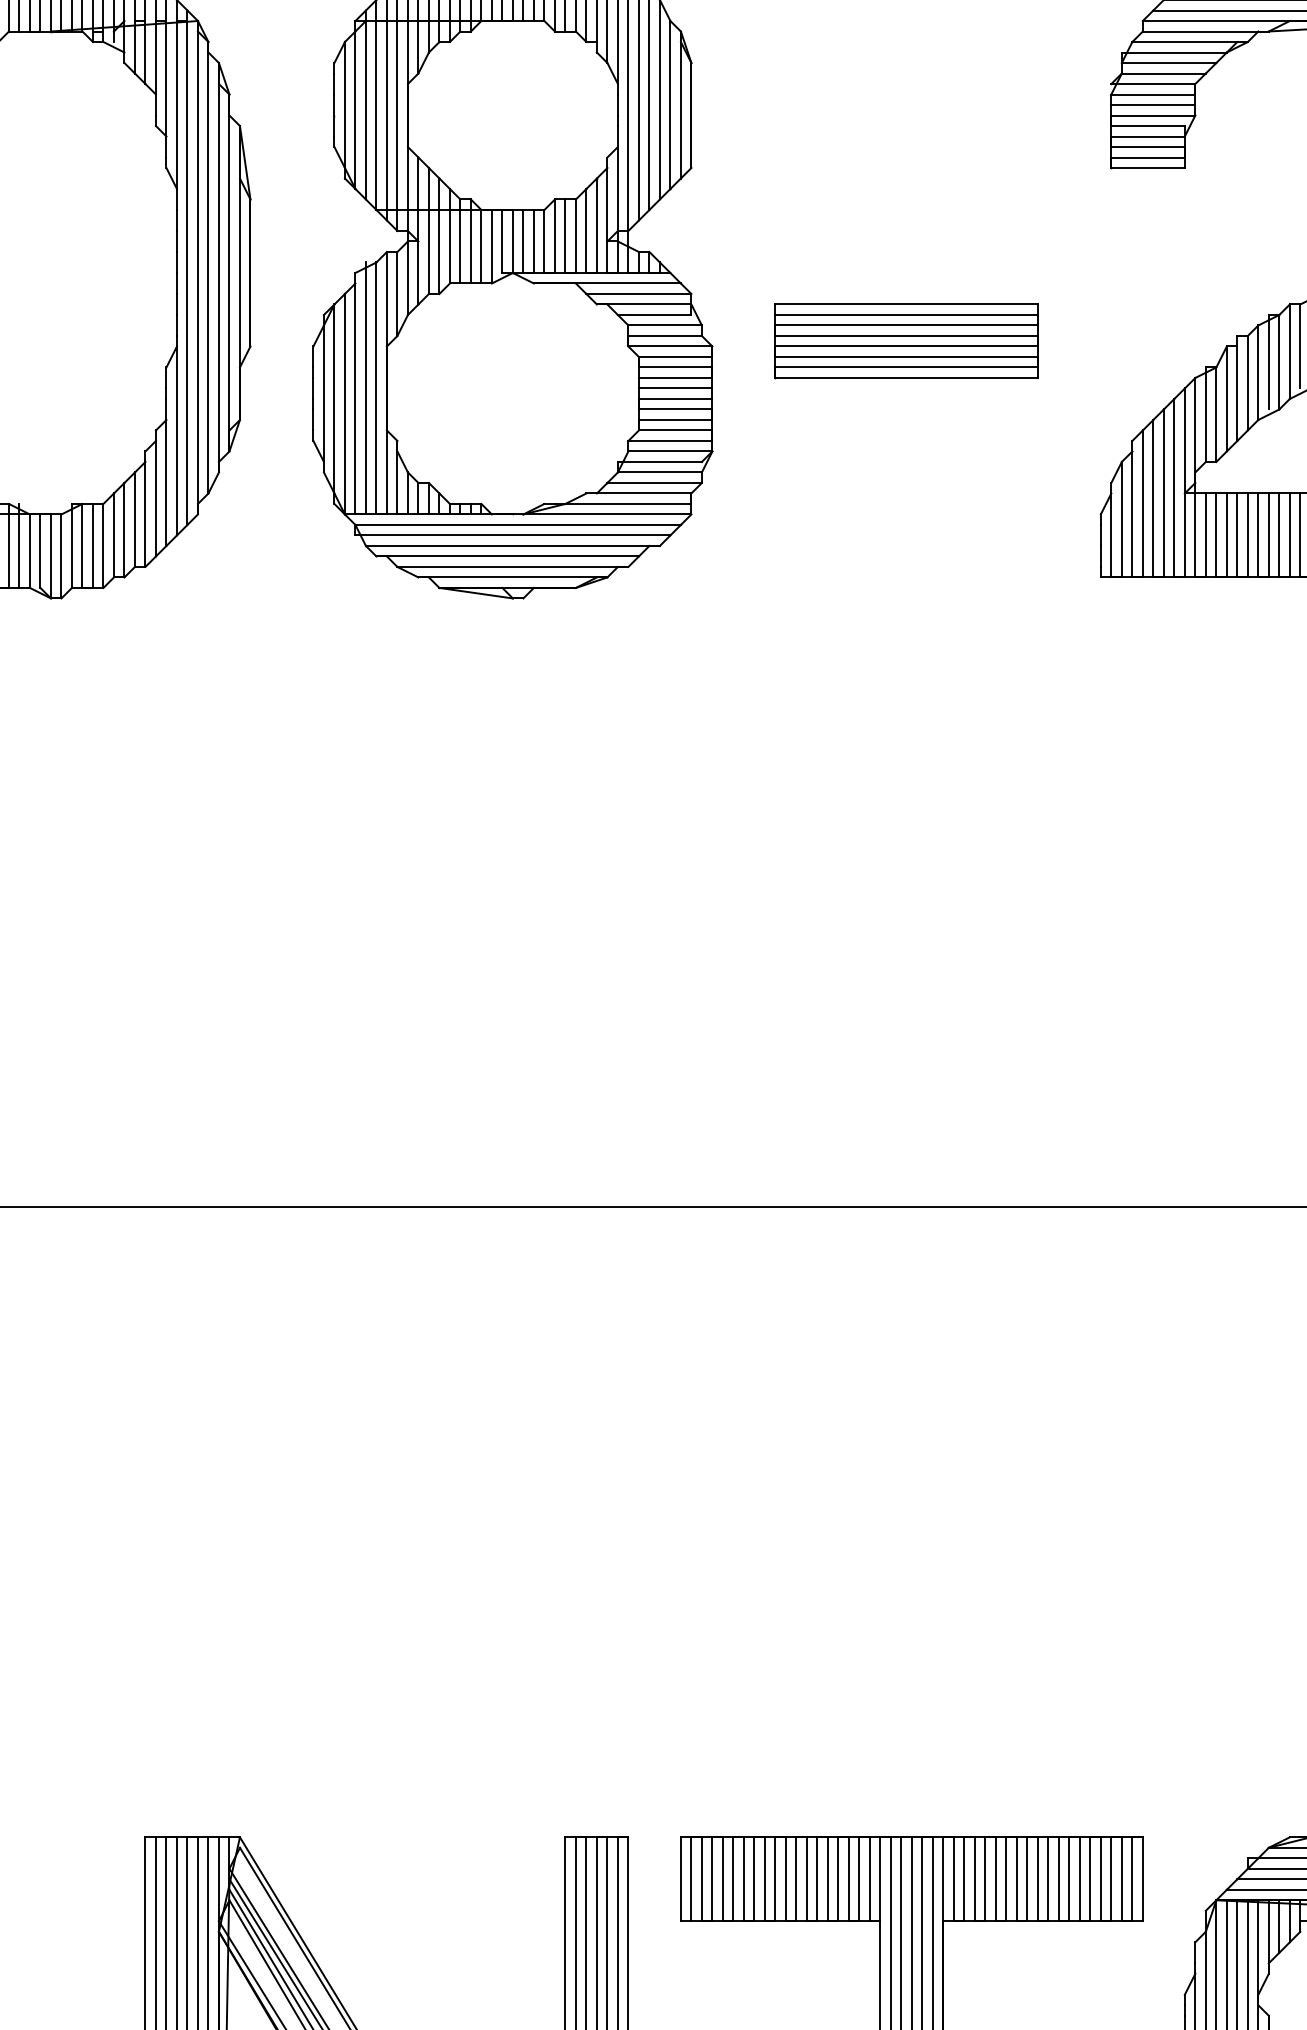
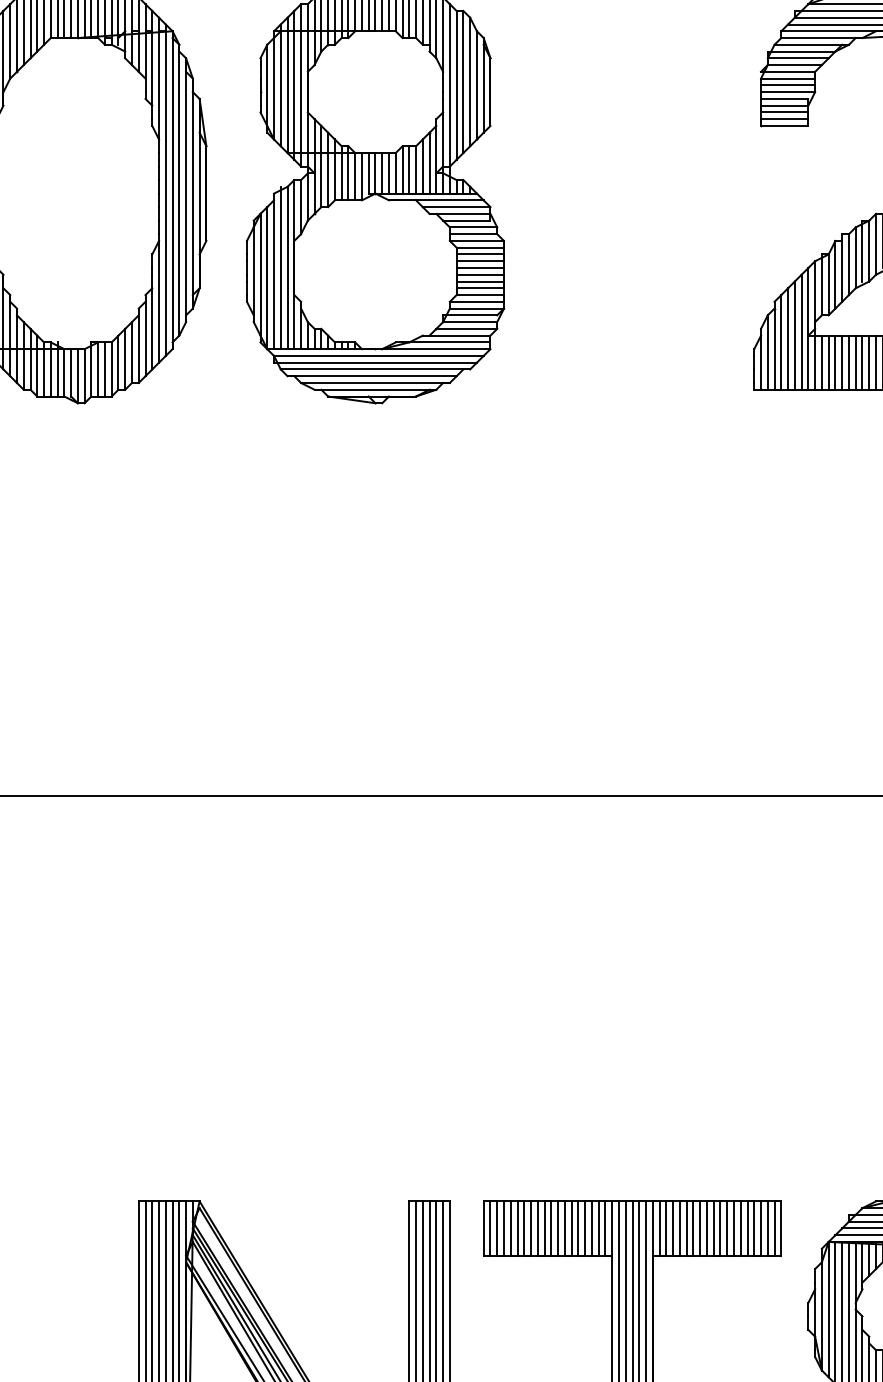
part: (907, 341) -> (629, 237), removed

